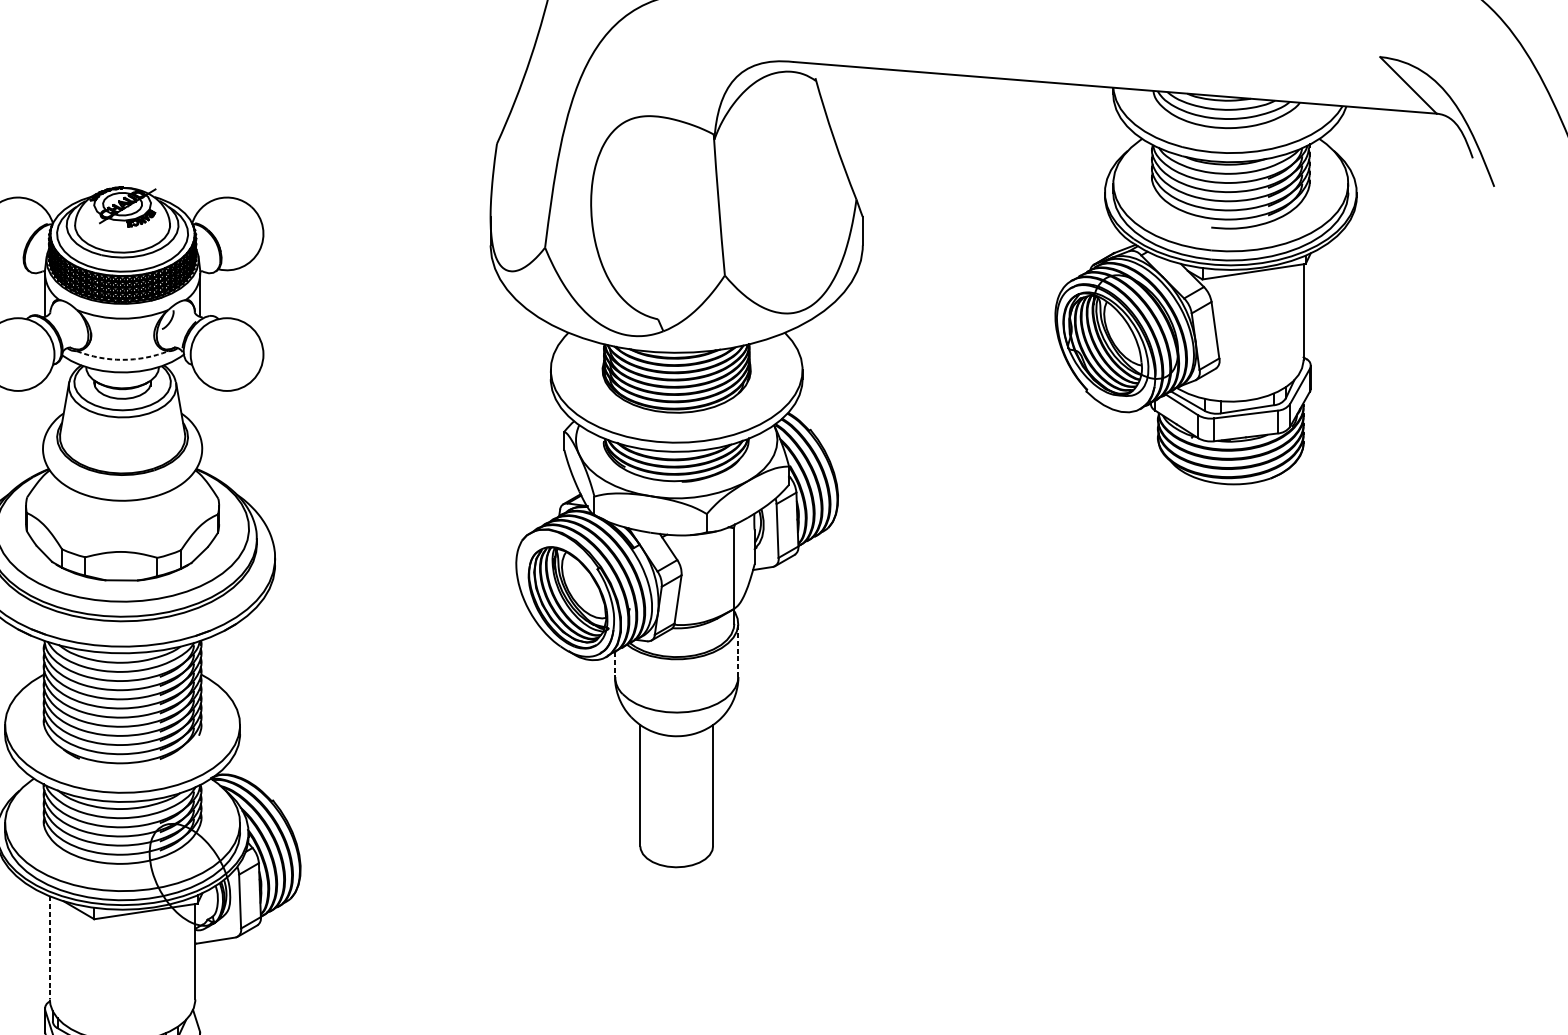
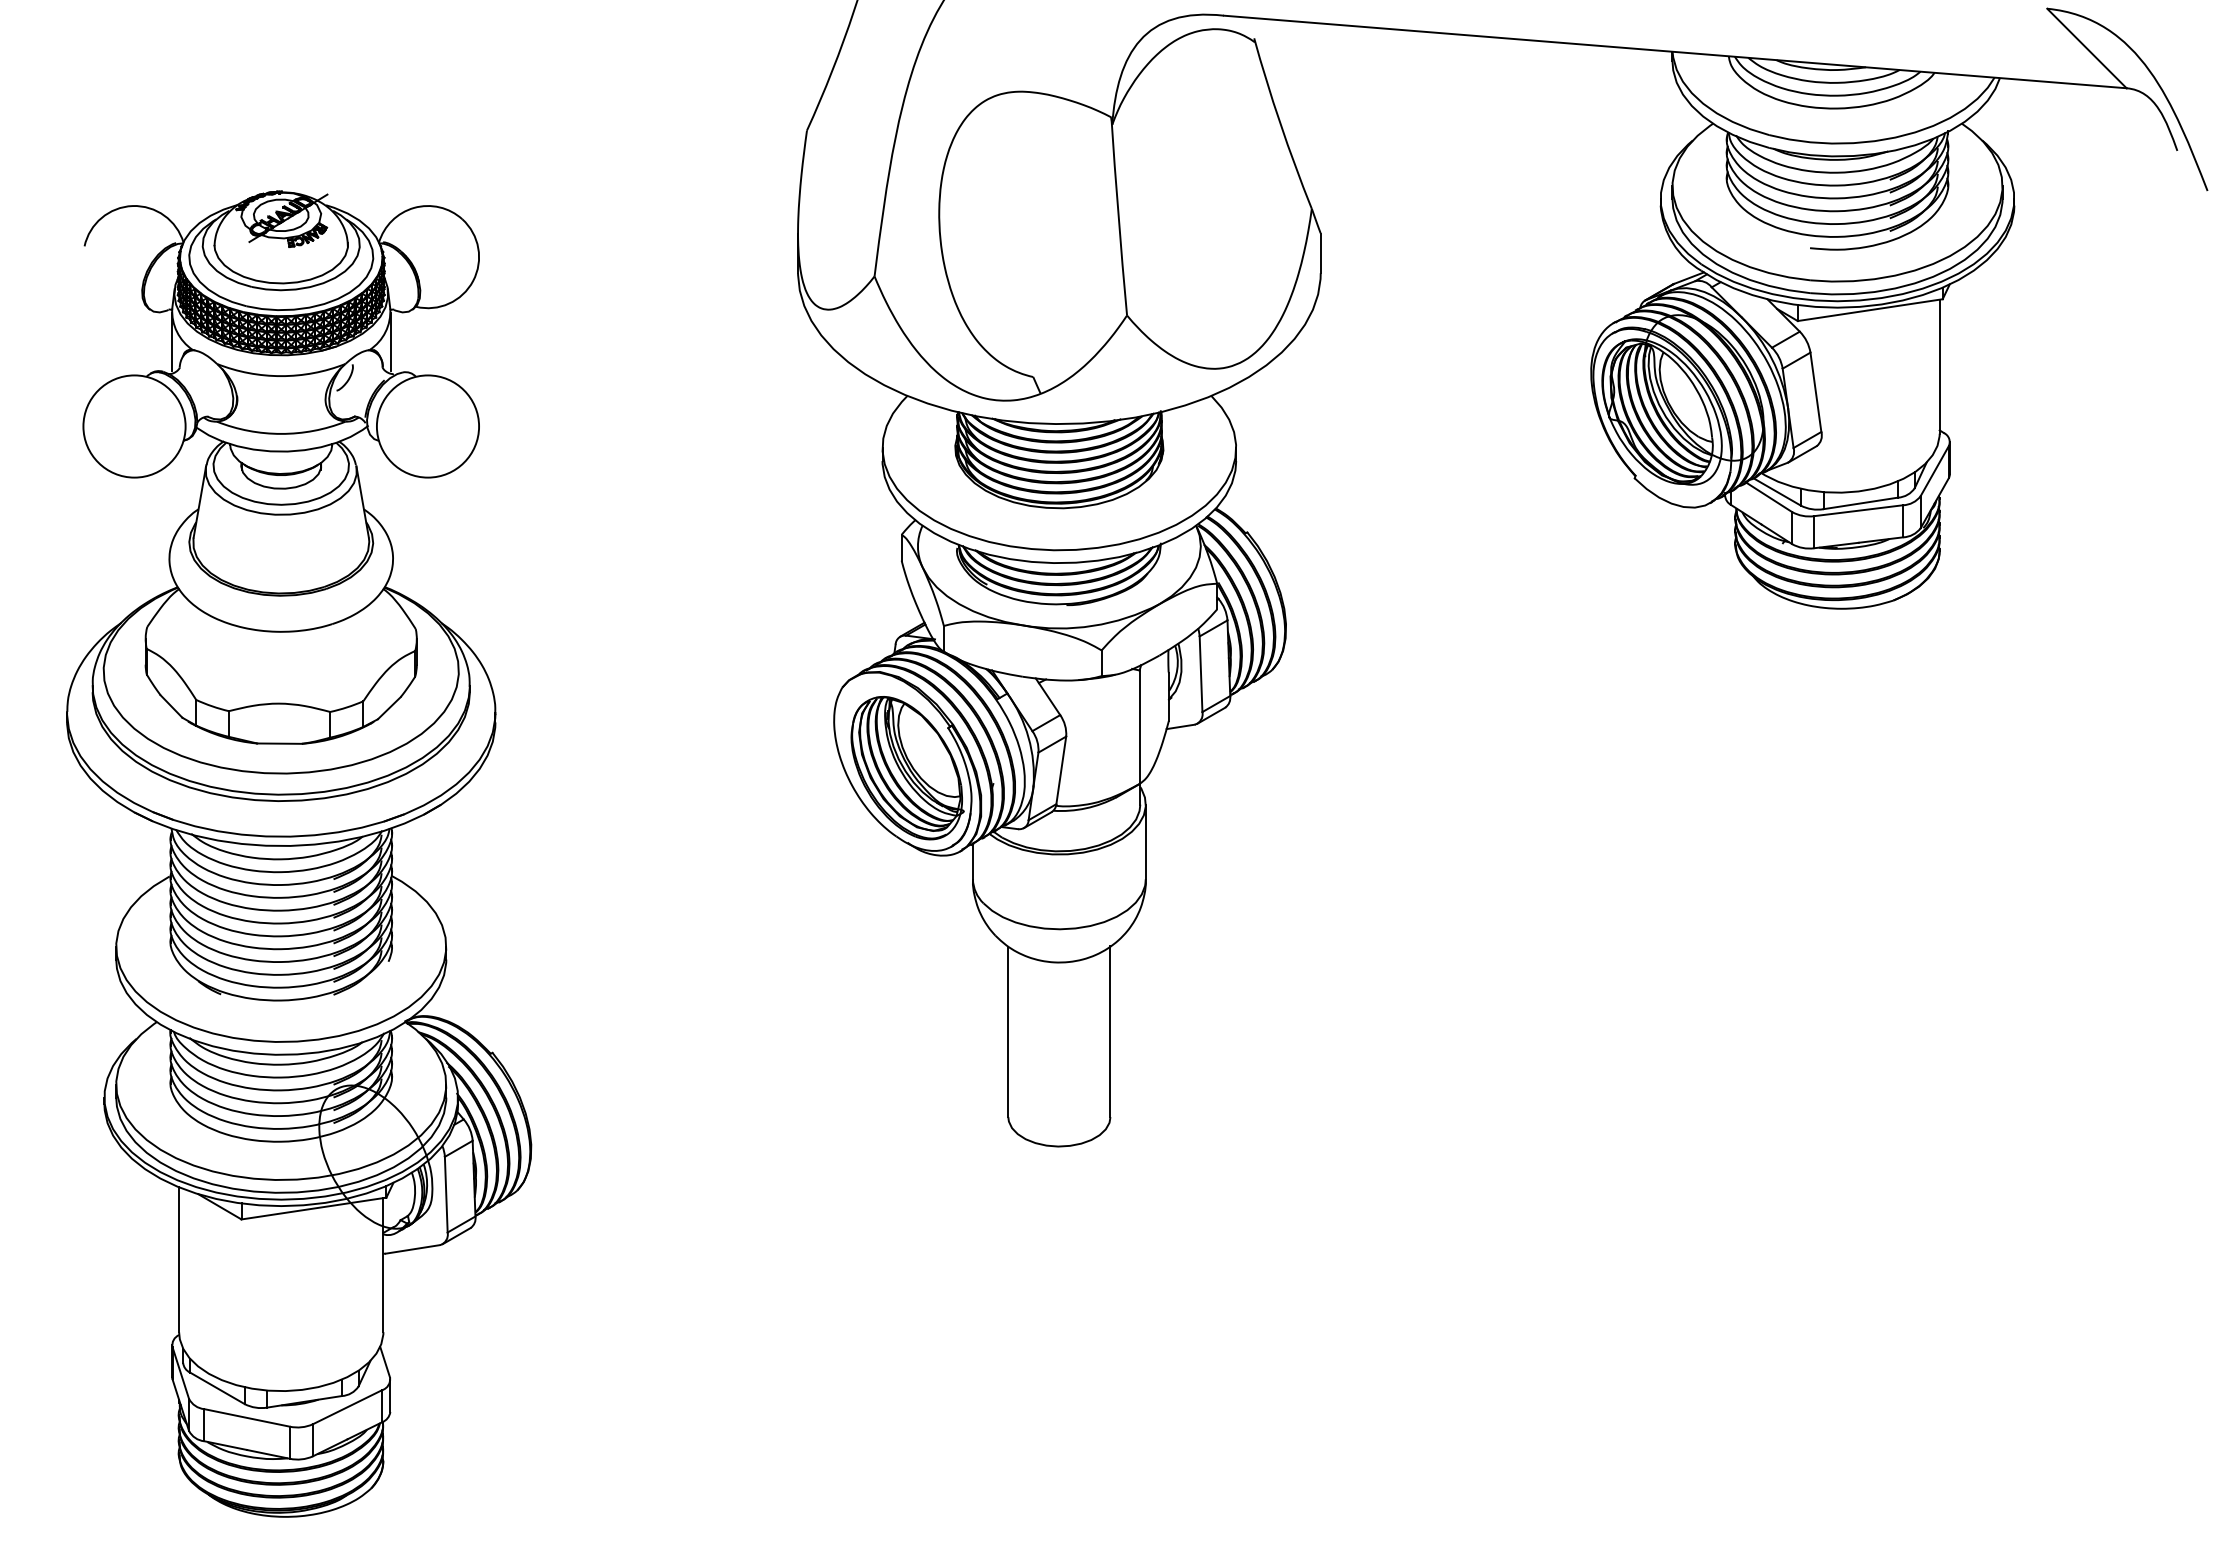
arc: (122, 359) -> (281, 433), dashed -> solid
line: (738, 650) -> (1145, 841), dashed -> solid
line: (614, 664) -> (972, 861), dashed -> solid
line: (50, 948) -> (179, 1260), dashed -> solid

